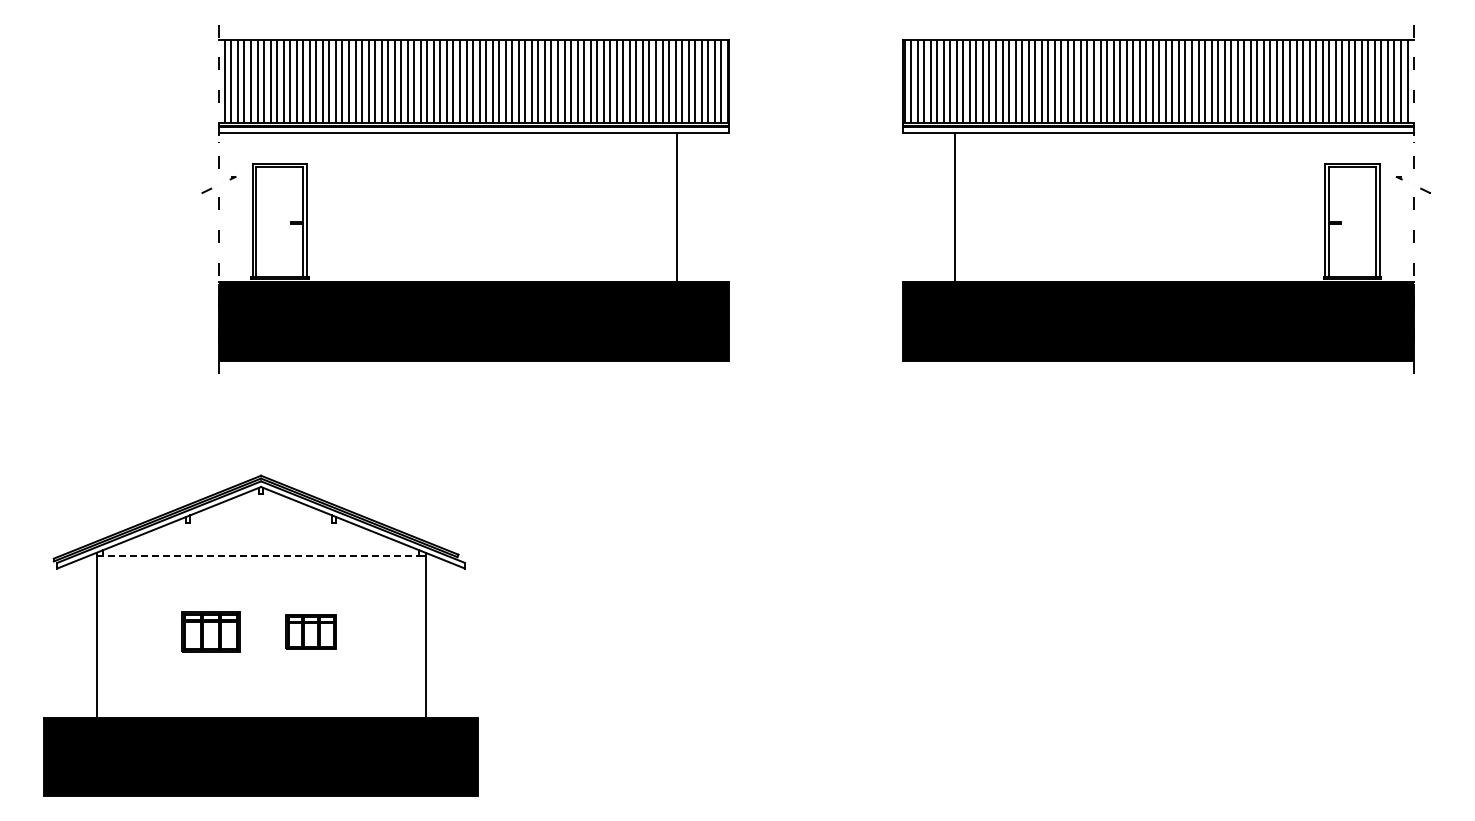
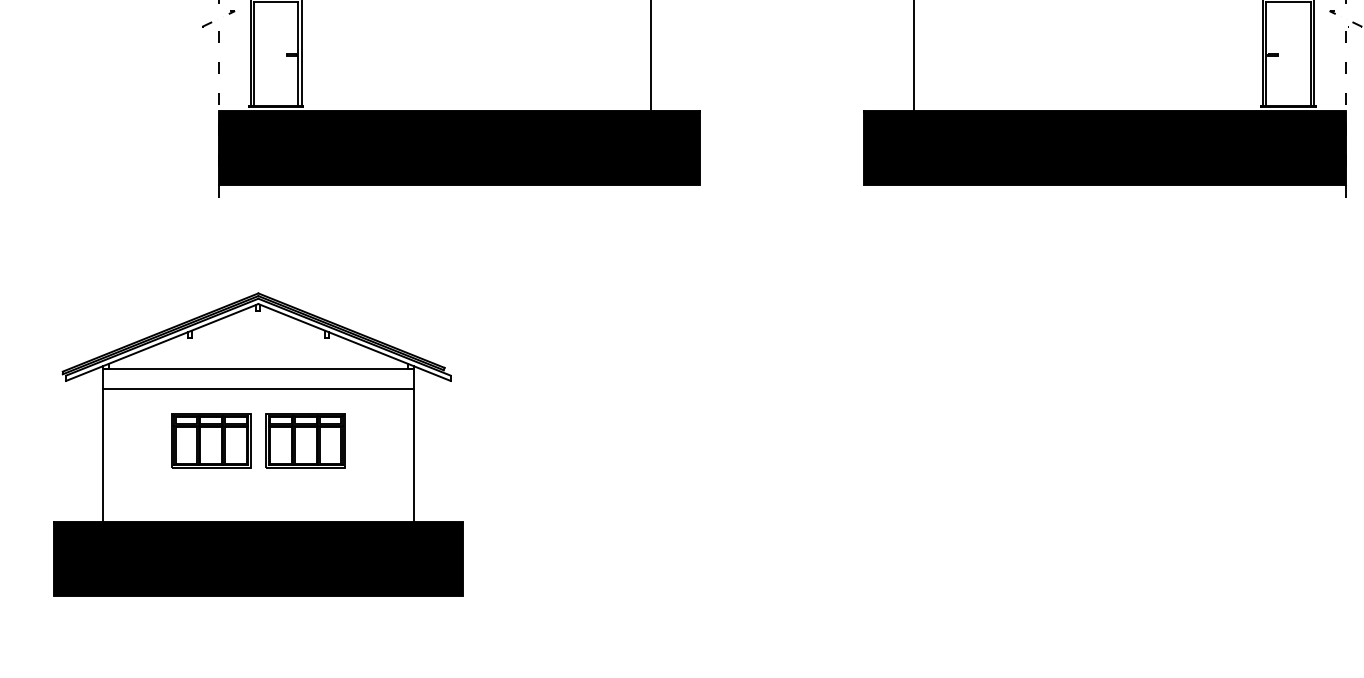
line: (261, 555) -> (258, 368), dashed -> solid
line: (260, 576) -> (257, 388), added
part: (210, 631) -> (210, 440), size x1.43
part: (310, 631) -> (305, 440), size x1.67

